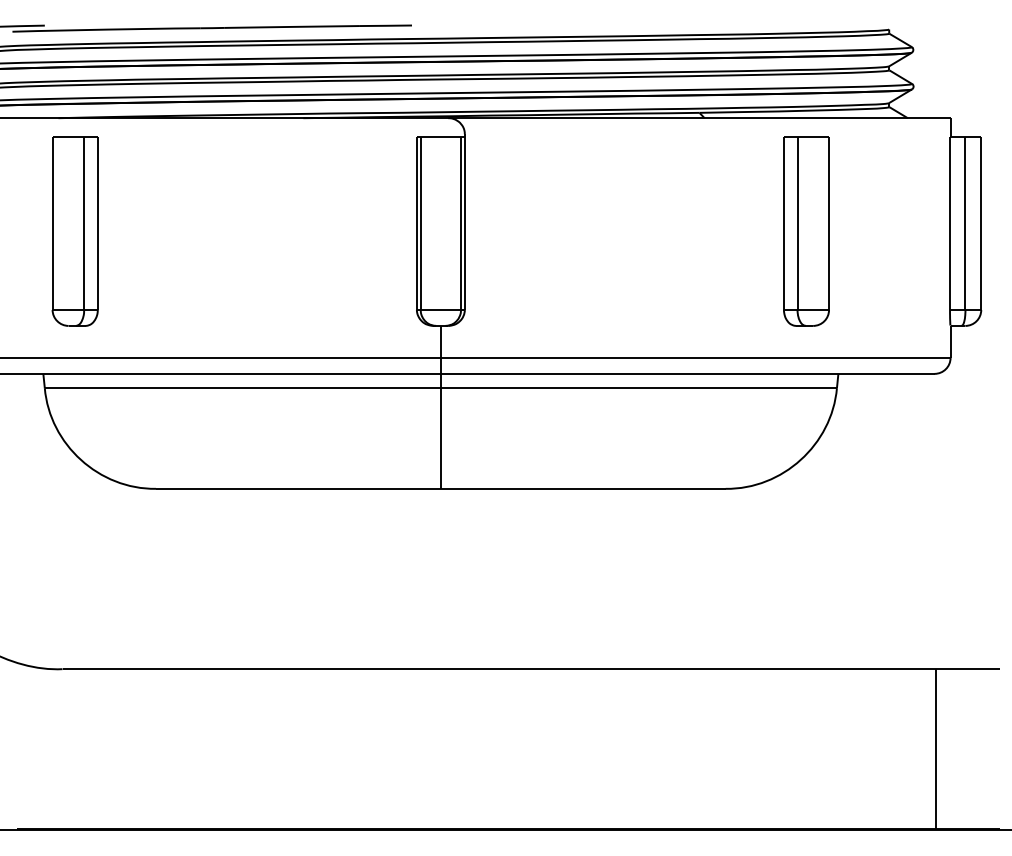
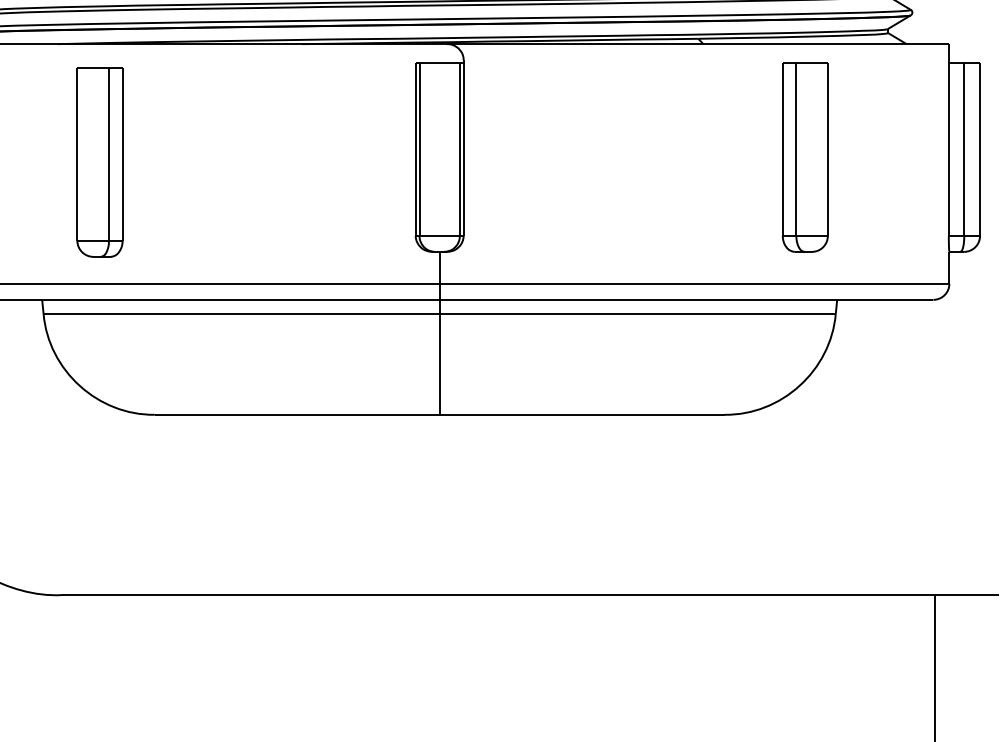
part: (74, 231) -> (99, 162), moved

